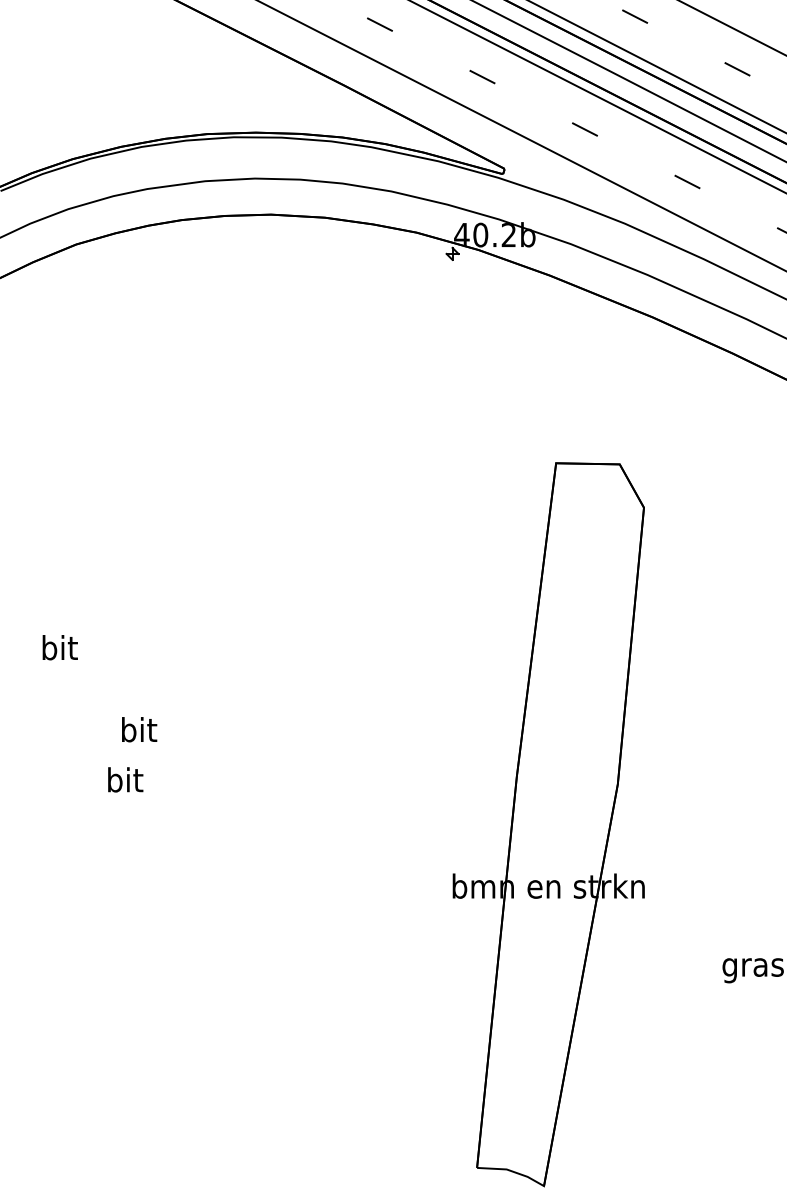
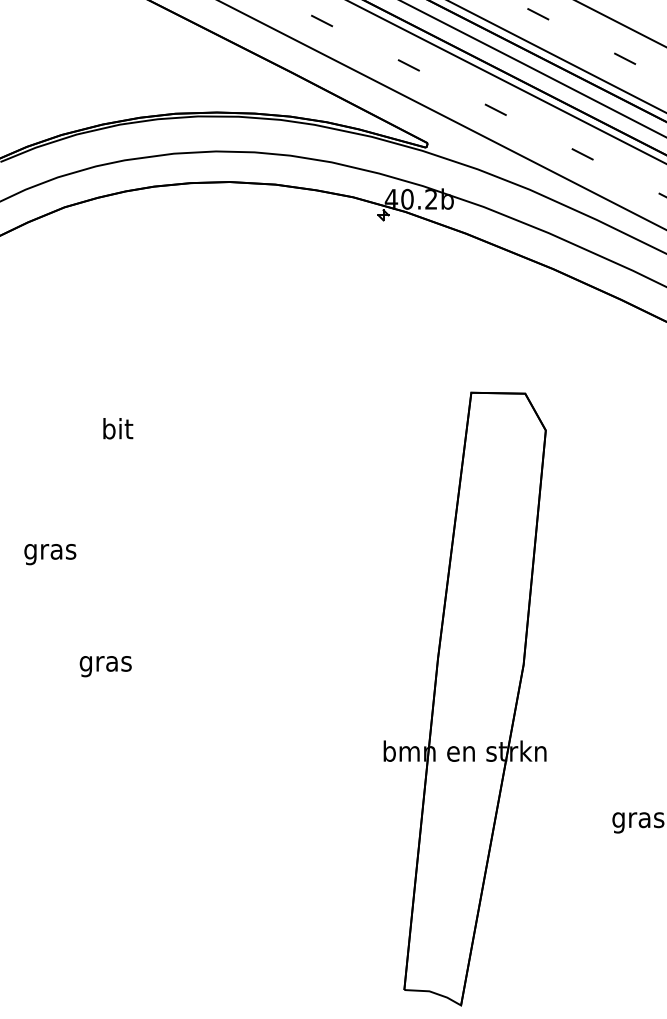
text: (59, 650) -> (50, 551), bit -> gras
text: (139, 729) -> (118, 428), moved
text: (124, 782) -> (105, 663), bit -> gras

